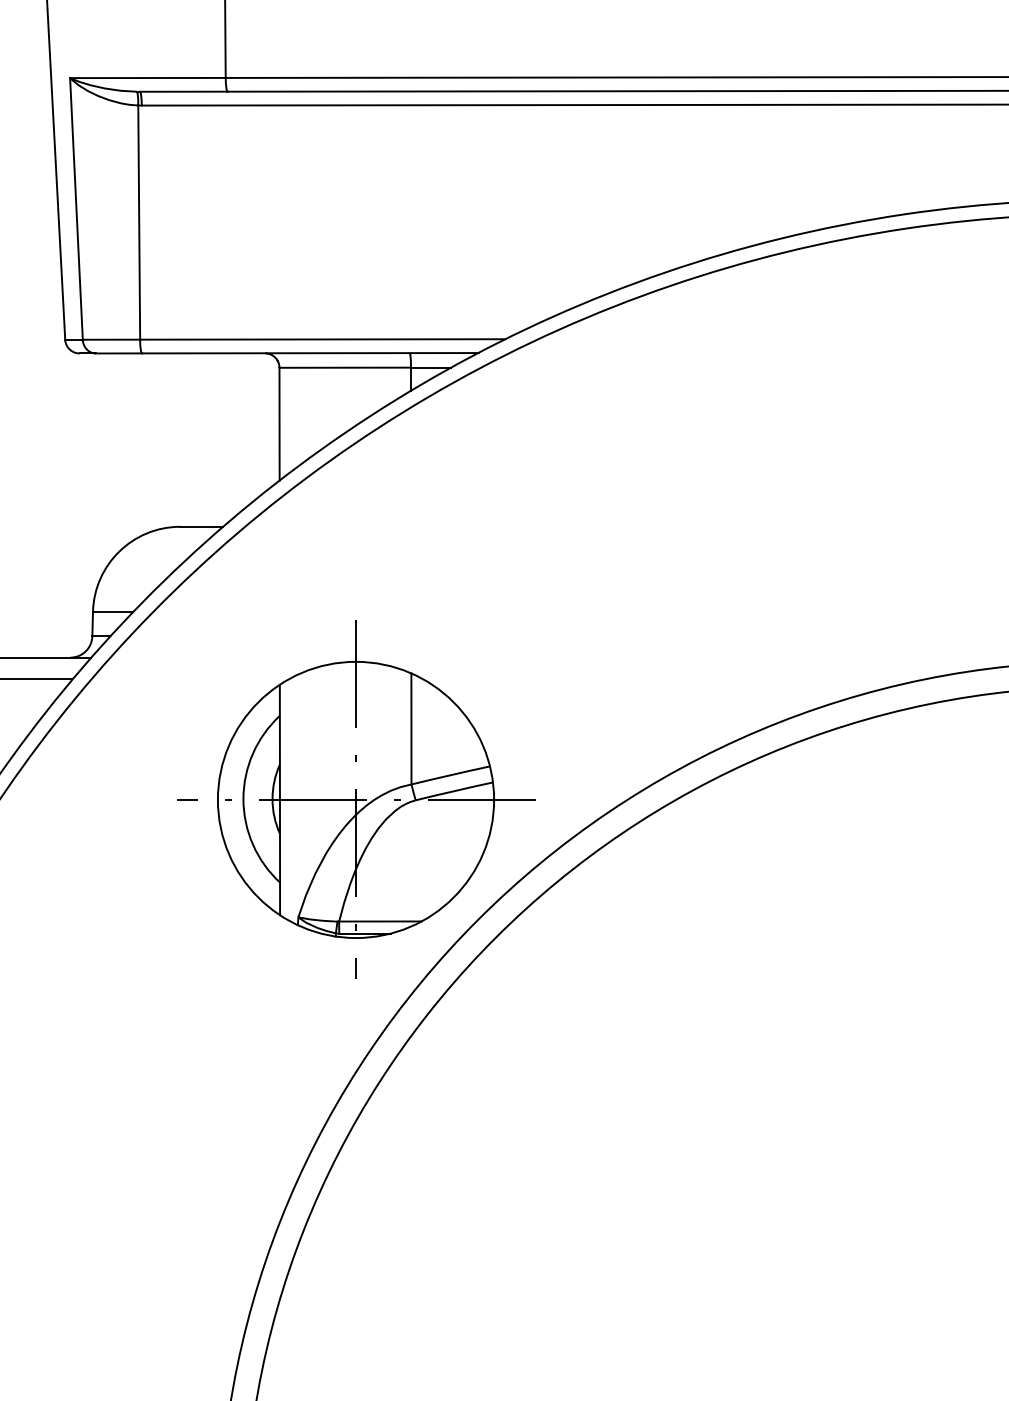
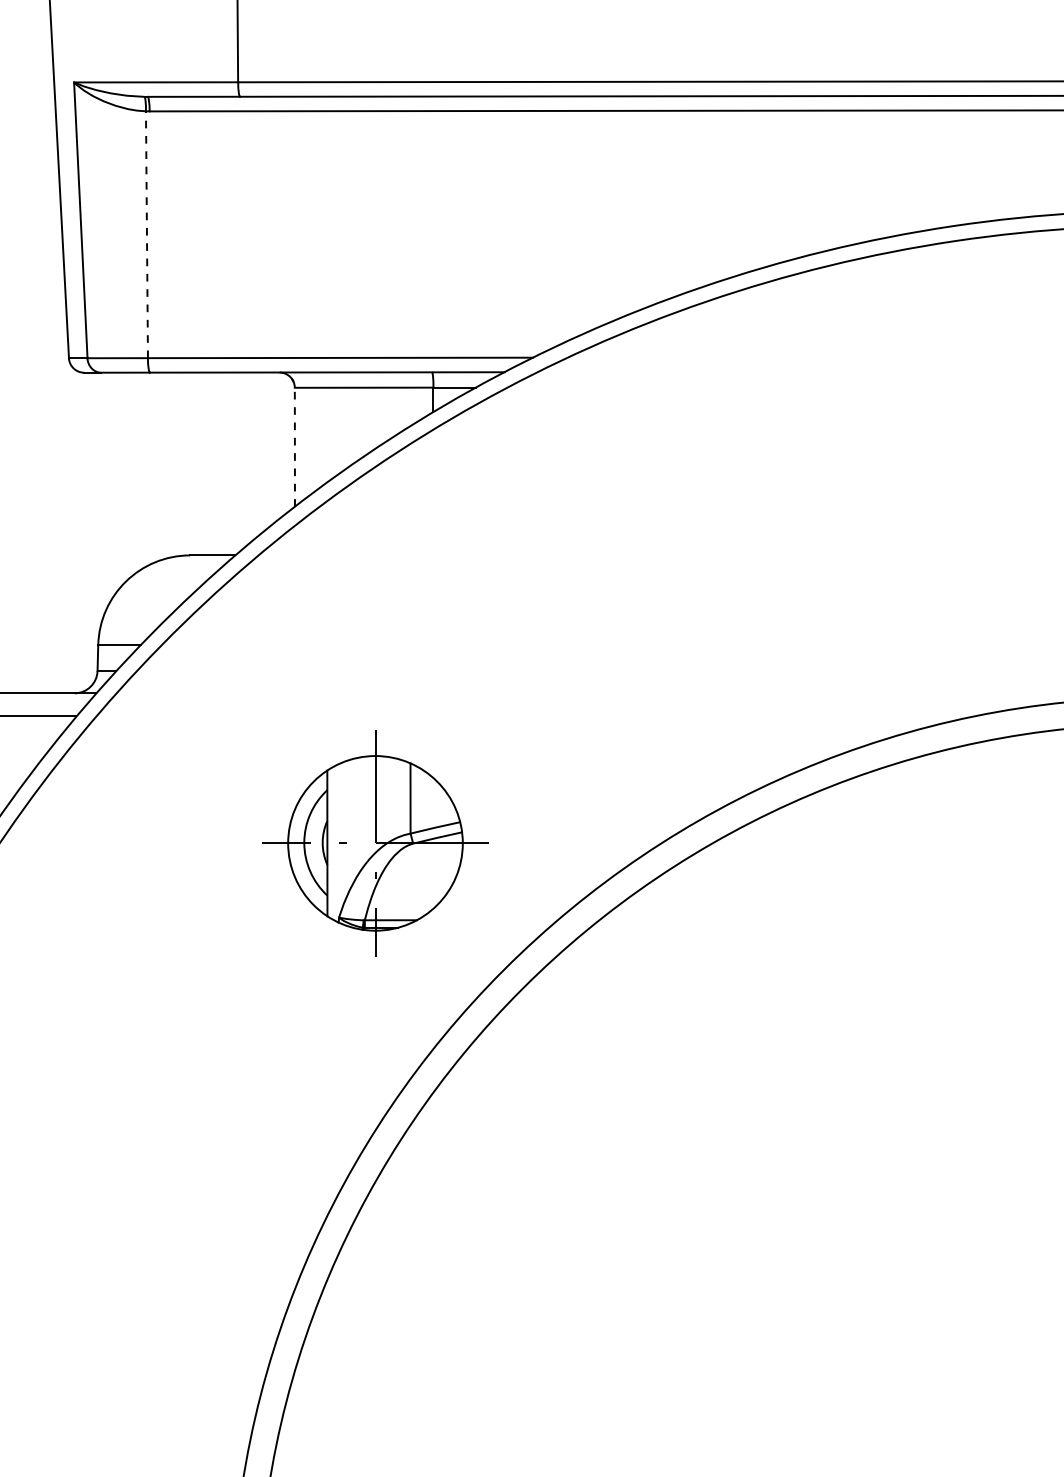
line: (138, 222) -> (146, 234), solid -> dashed
line: (279, 423) -> (294, 446), solid -> dashed
part: (356, 800) -> (375, 843), size x0.6

